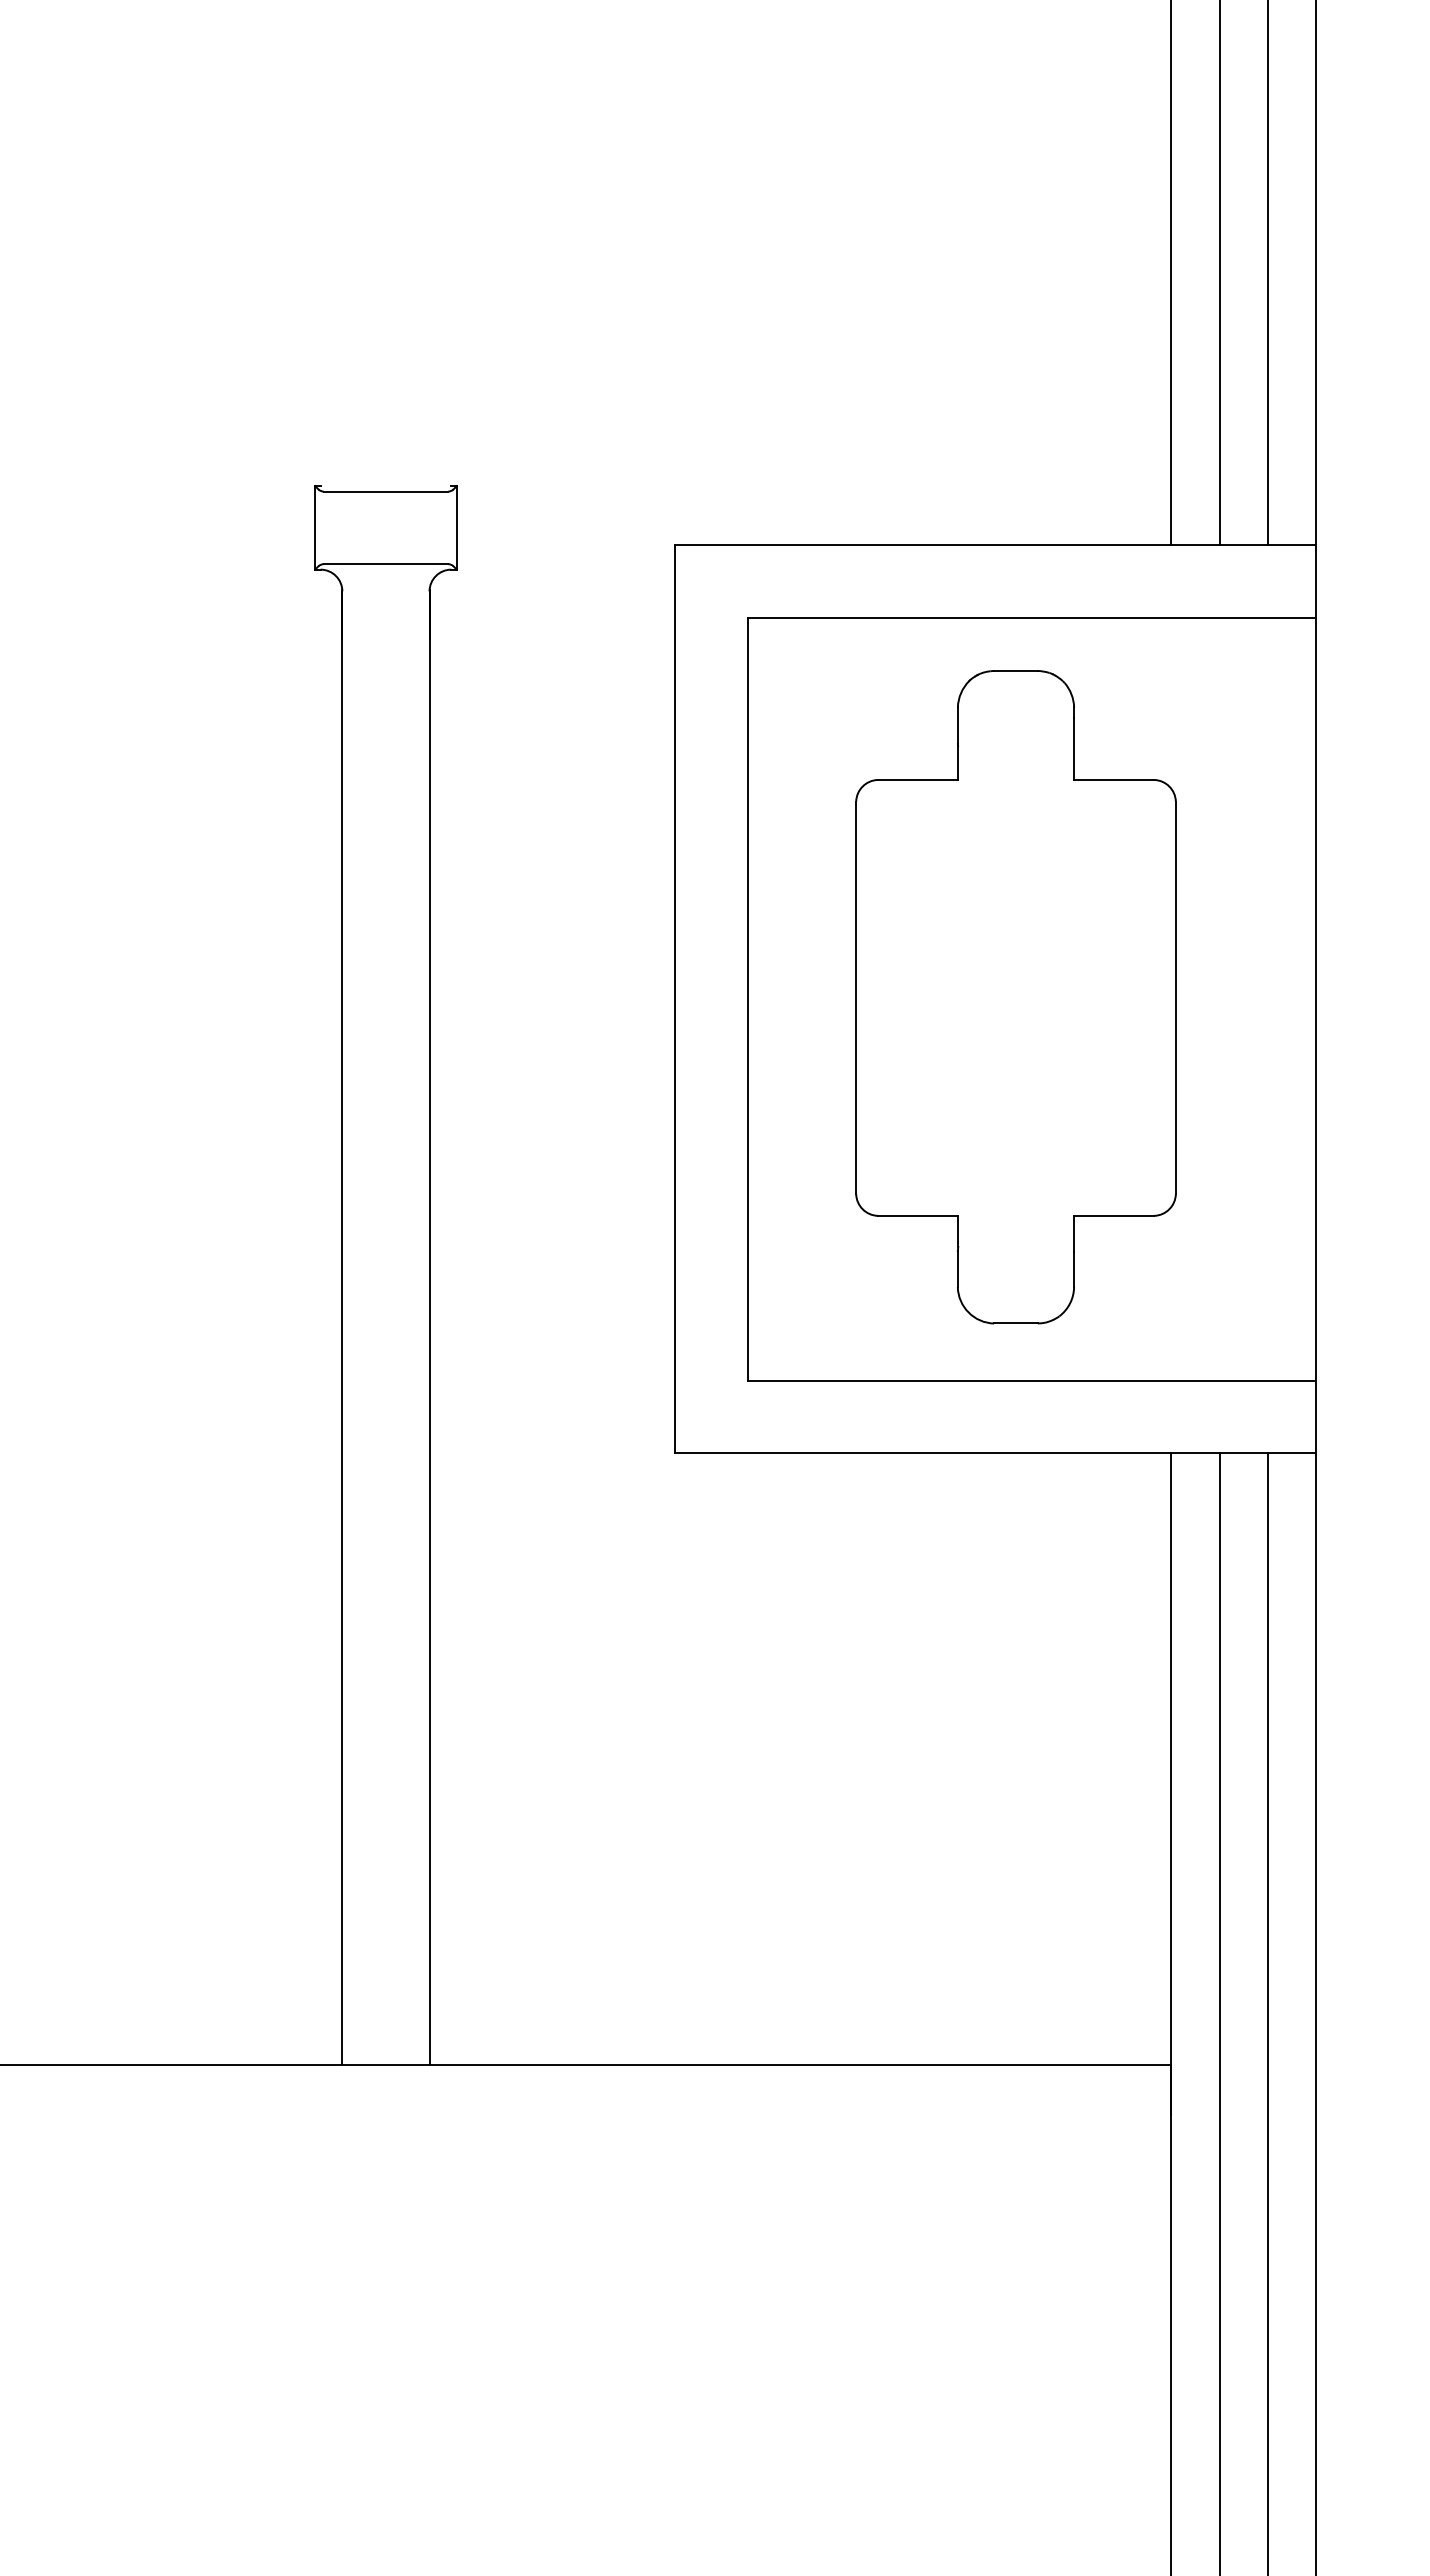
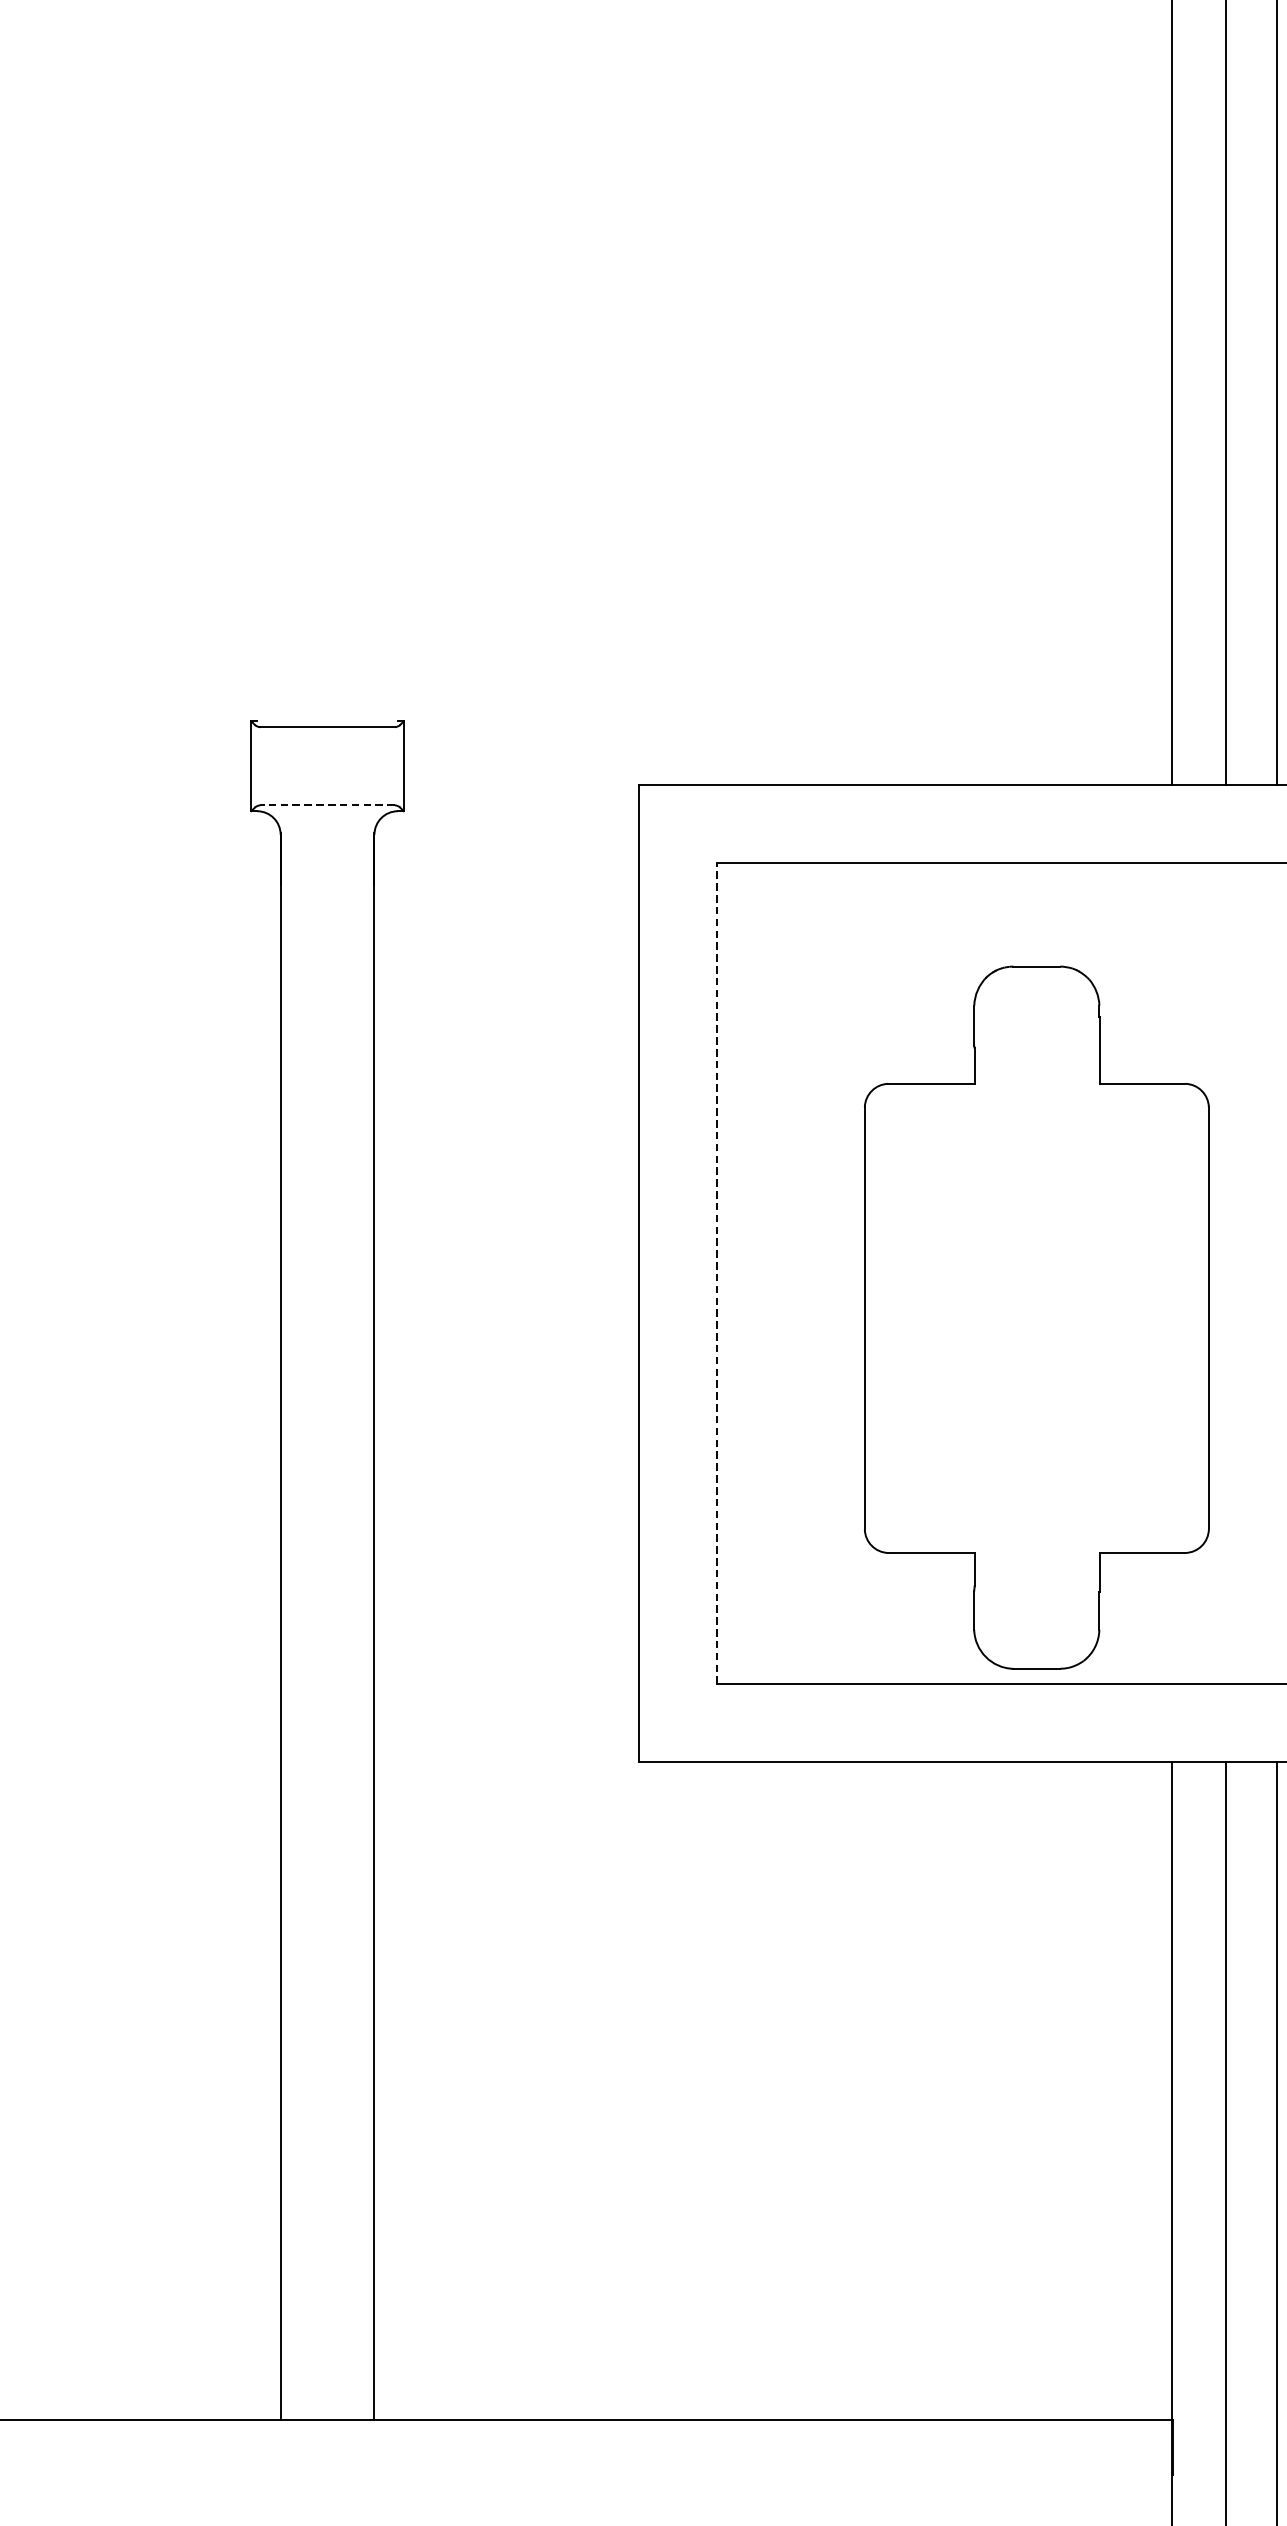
line: (385, 564) -> (327, 805), solid -> dashed
part: (1015, 997) -> (1036, 1317), moved
line: (747, 998) -> (716, 1272), solid -> dashed

